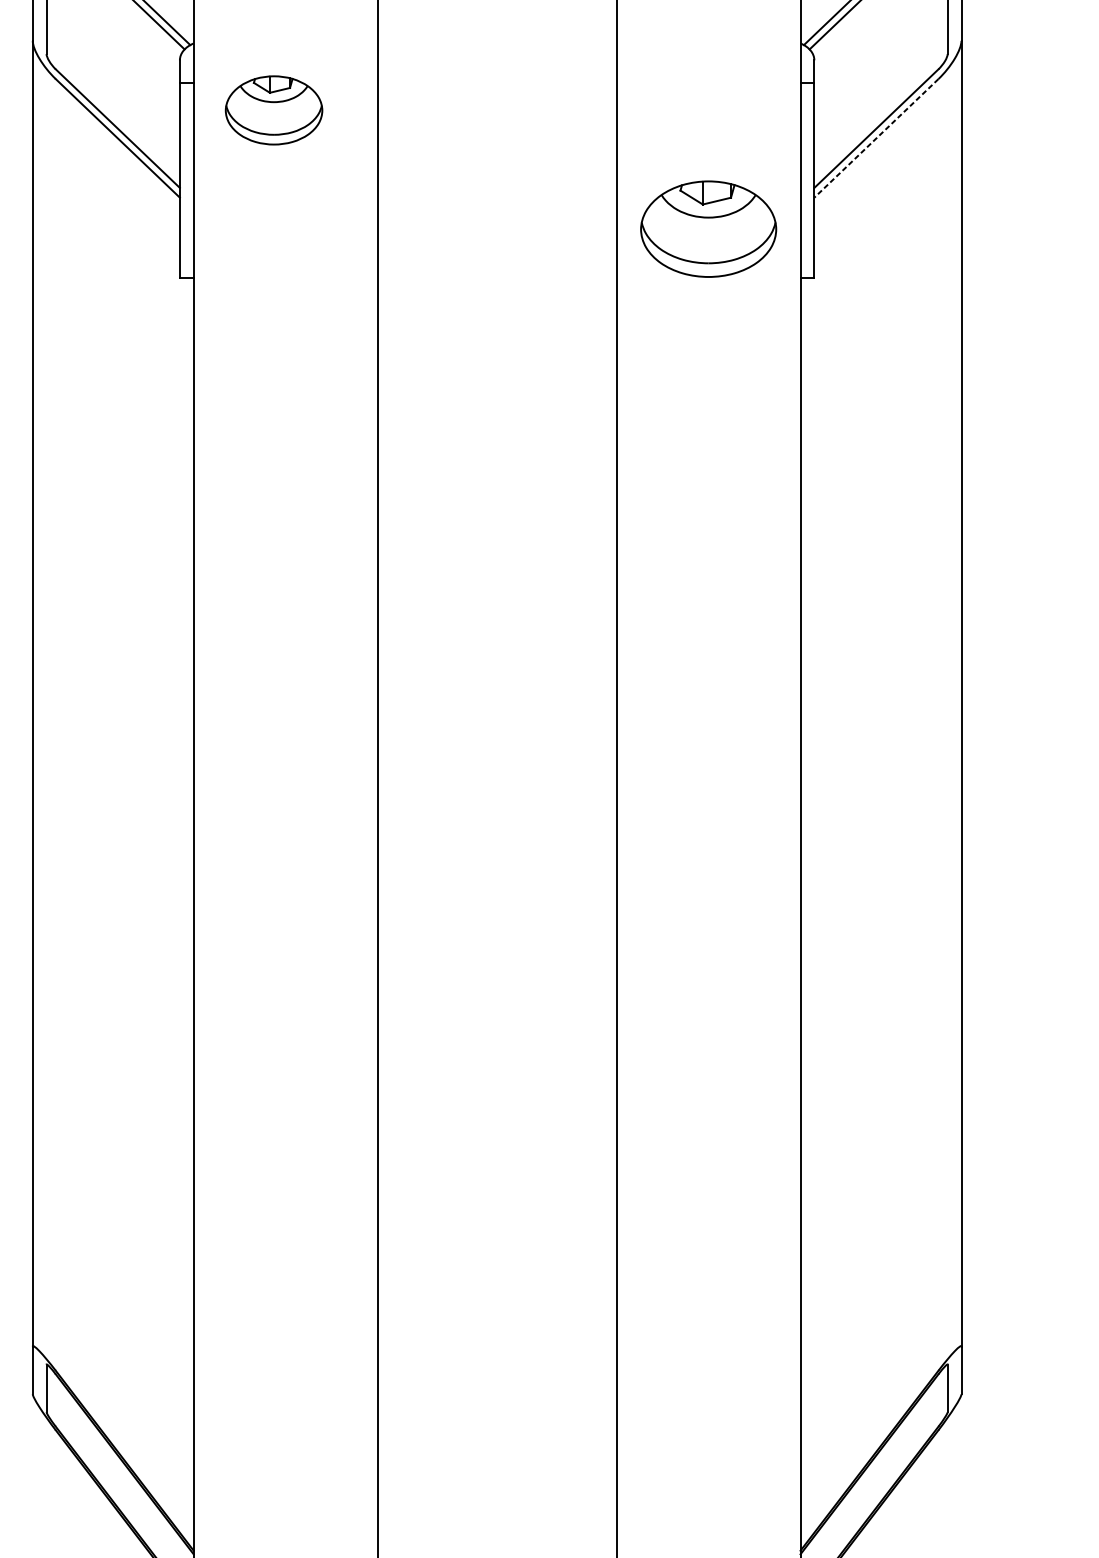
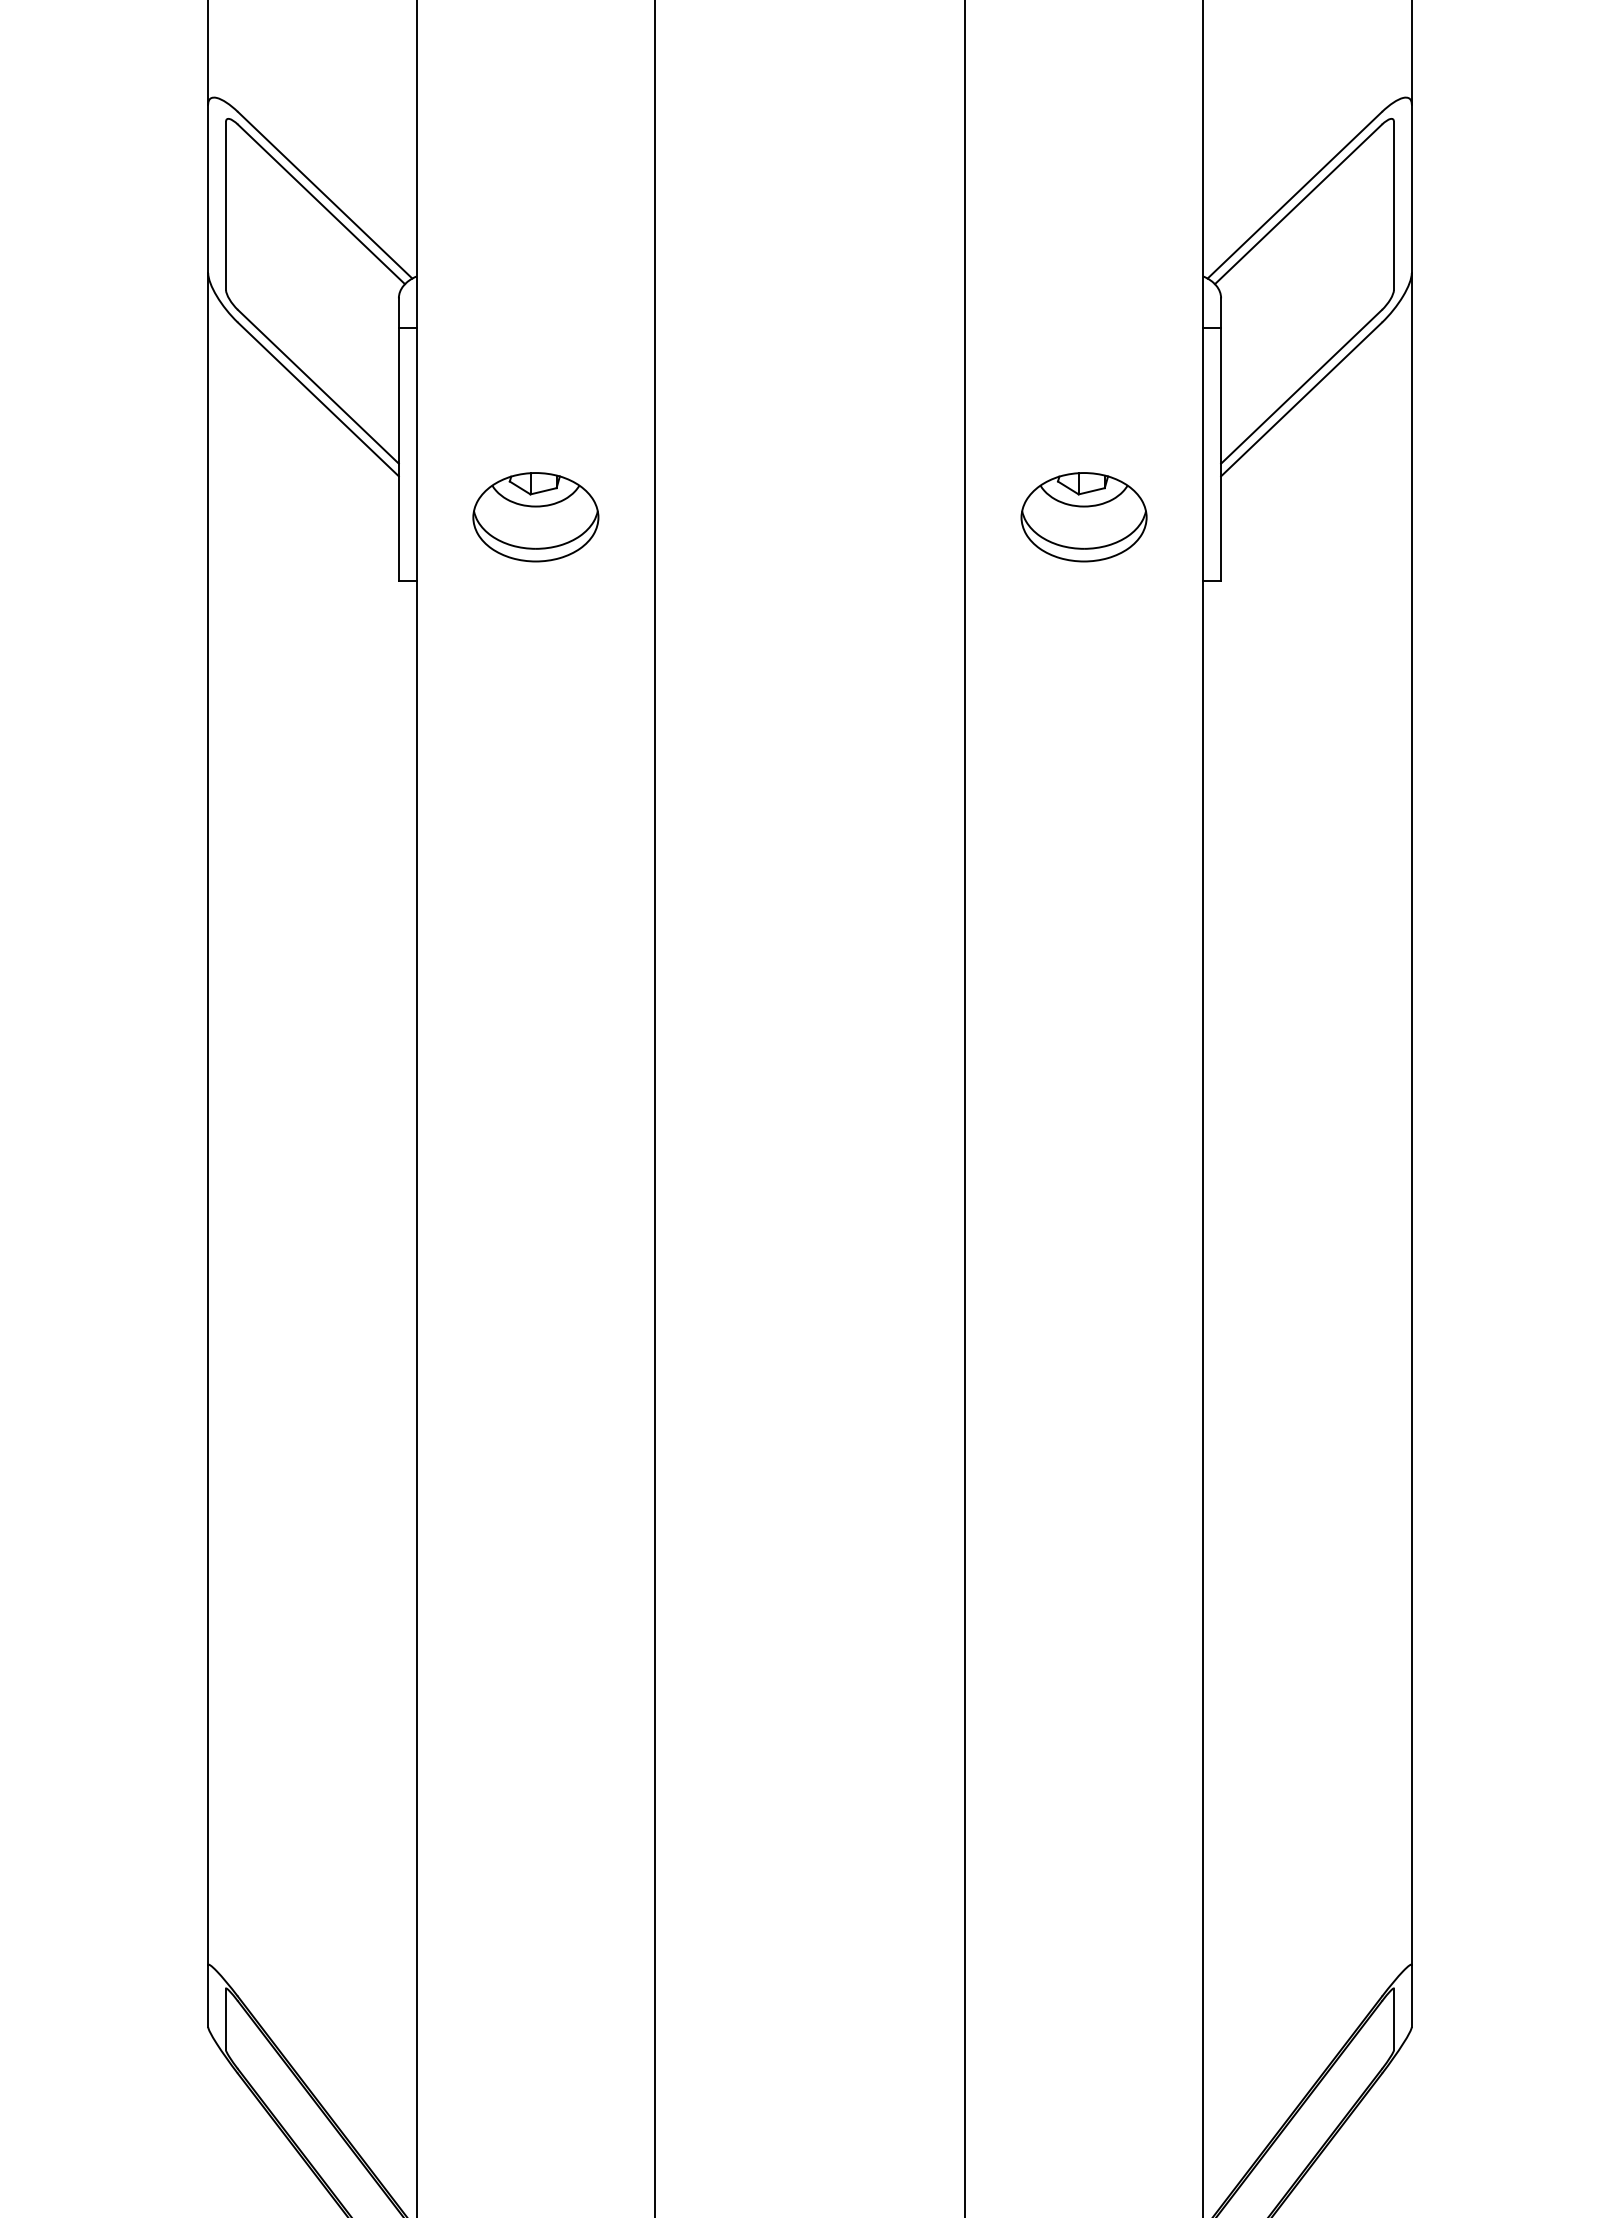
part: (273, 110) -> (535, 517), moved
line: (876, 138) -> (1301, 399), dashed -> solid
part: (708, 229) -> (1083, 517), size x0.71

